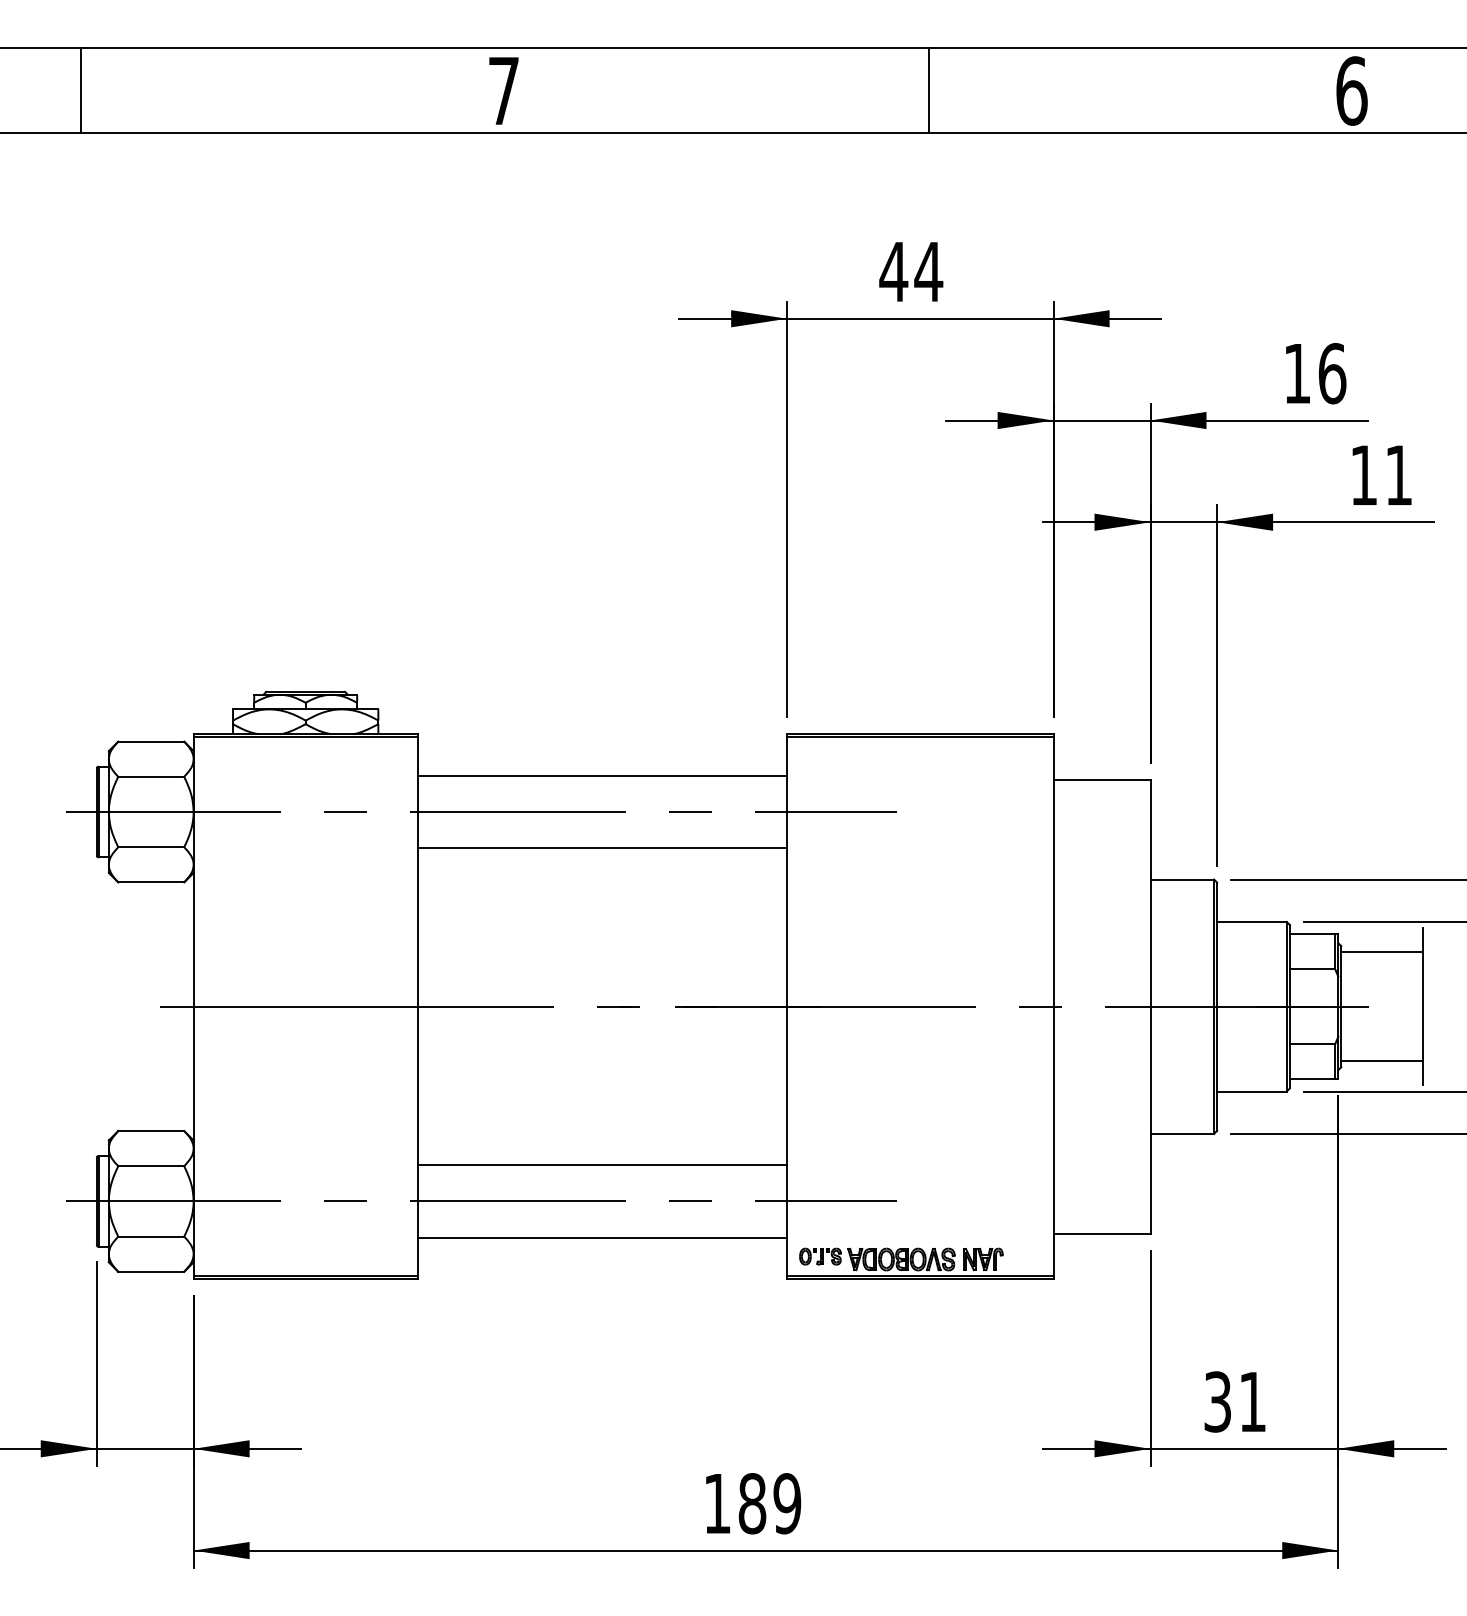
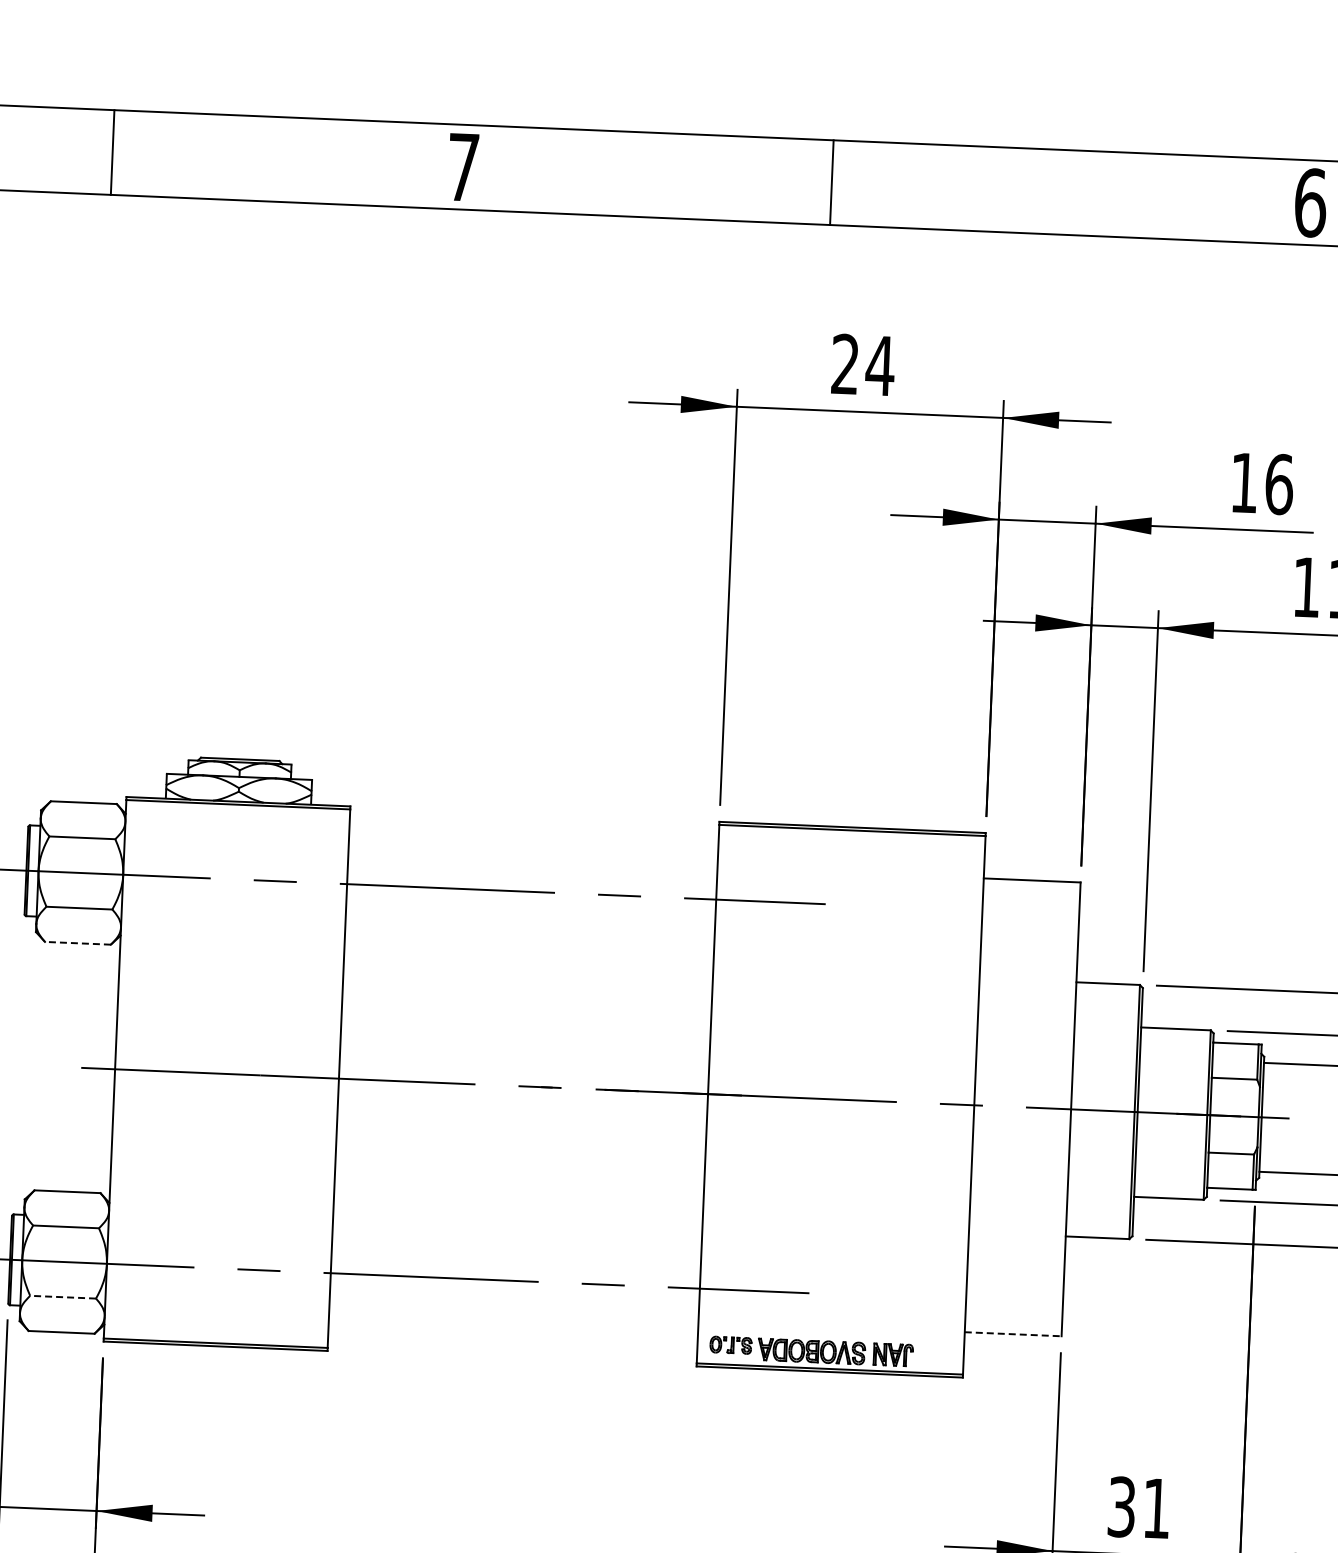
line: (80, 90) -> (112, 152), moved
line: (928, 90) -> (831, 182), moved
text: (893, 271) -> (845, 364), 44 -> 24
line: (602, 775) -> (533, 855), removed
line: (602, 848) -> (530, 928), removed
line: (151, 882) -> (78, 943), solid -> dashed
line: (602, 1165) -> (516, 1245), removed
line: (1102, 1233) -> (1013, 1333), solid -> dashed
line: (151, 1236) -> (63, 1297), solid -> dashed
line: (602, 1237) -> (513, 1316), removed

